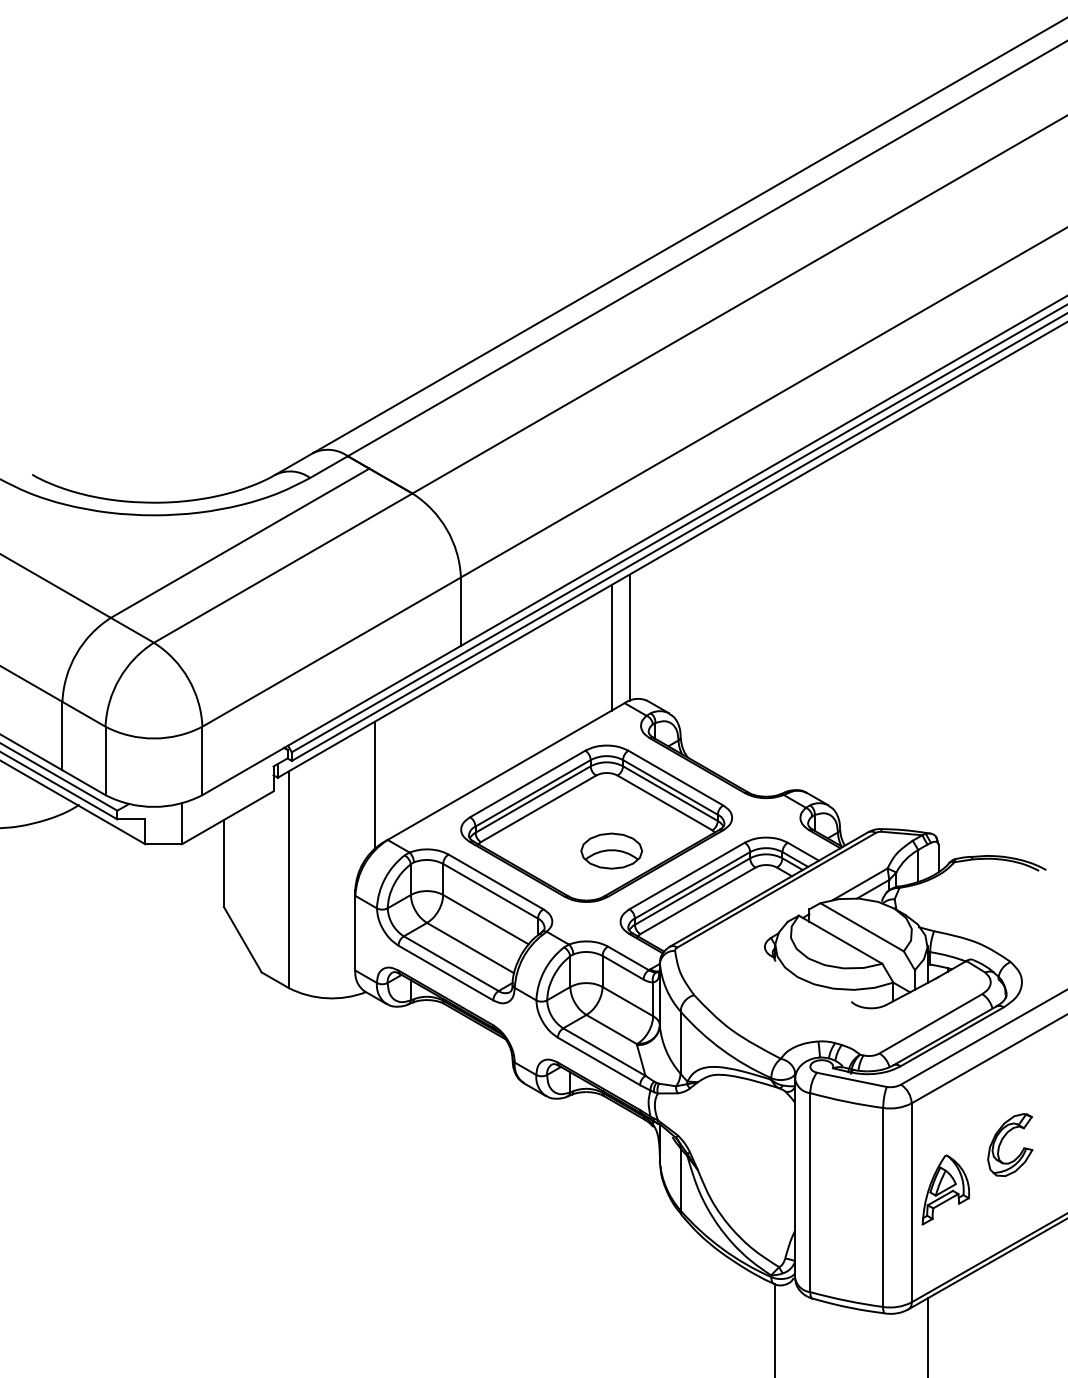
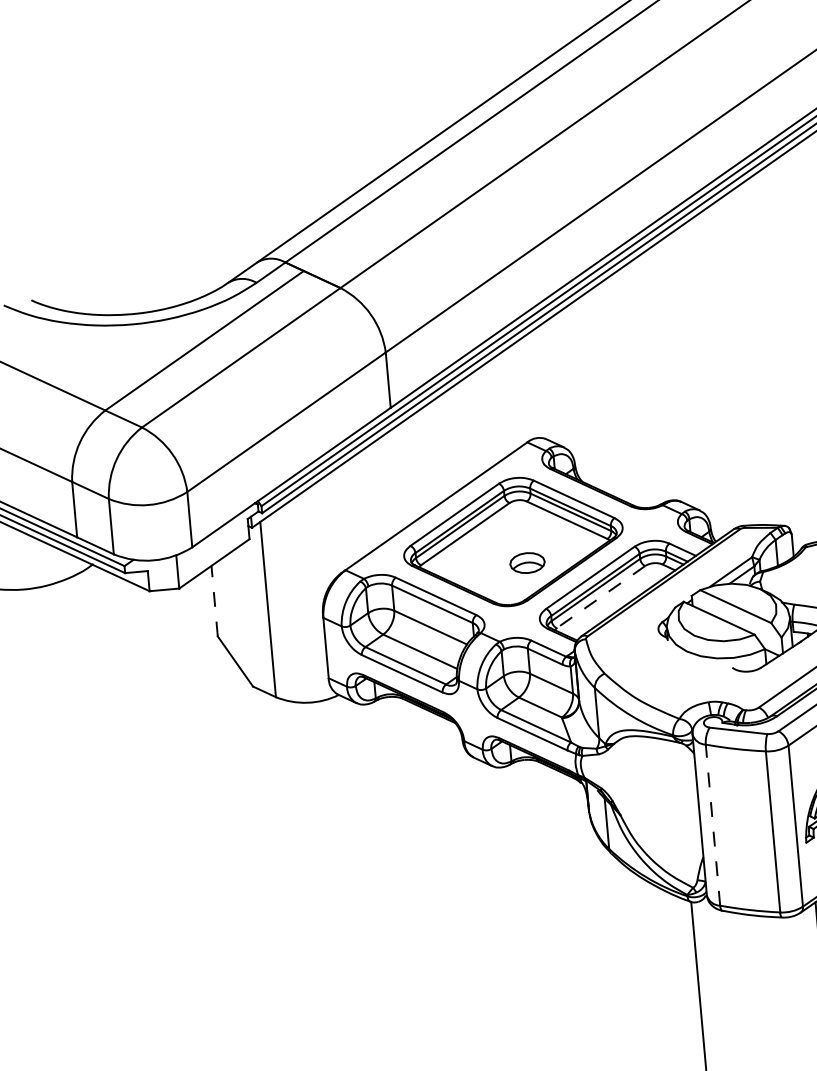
line: (629, 637) -> (526, 388), removed
line: (611, 647) -> (512, 398), removed
line: (374, 784) -> (330, 526), removed
part: (611, 850) -> (527, 562), size x0.7
line: (224, 863) -> (215, 601), solid -> dashed
line: (697, 900) -> (600, 596), solid -> dashed
line: (810, 1192) -> (713, 825), solid -> dashed

